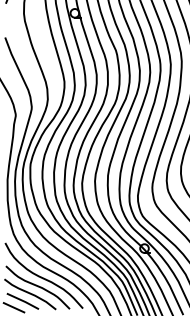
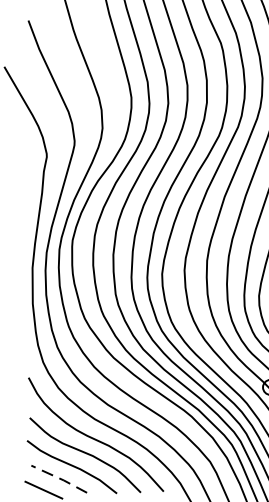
line: (23, 301) -> (60, 479), solid -> dashed

